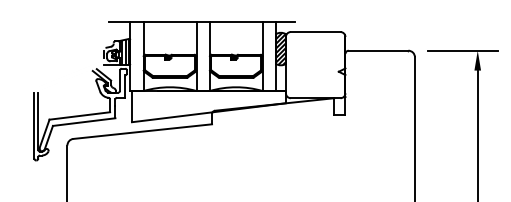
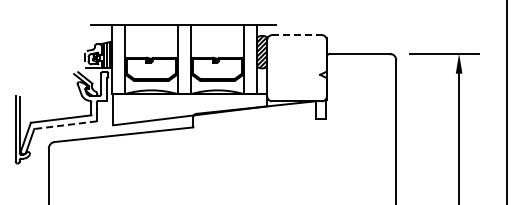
line: (316, 32) -> (297, 35), solid -> dashed
line: (84, 122) -> (65, 125), solid -> dashed

